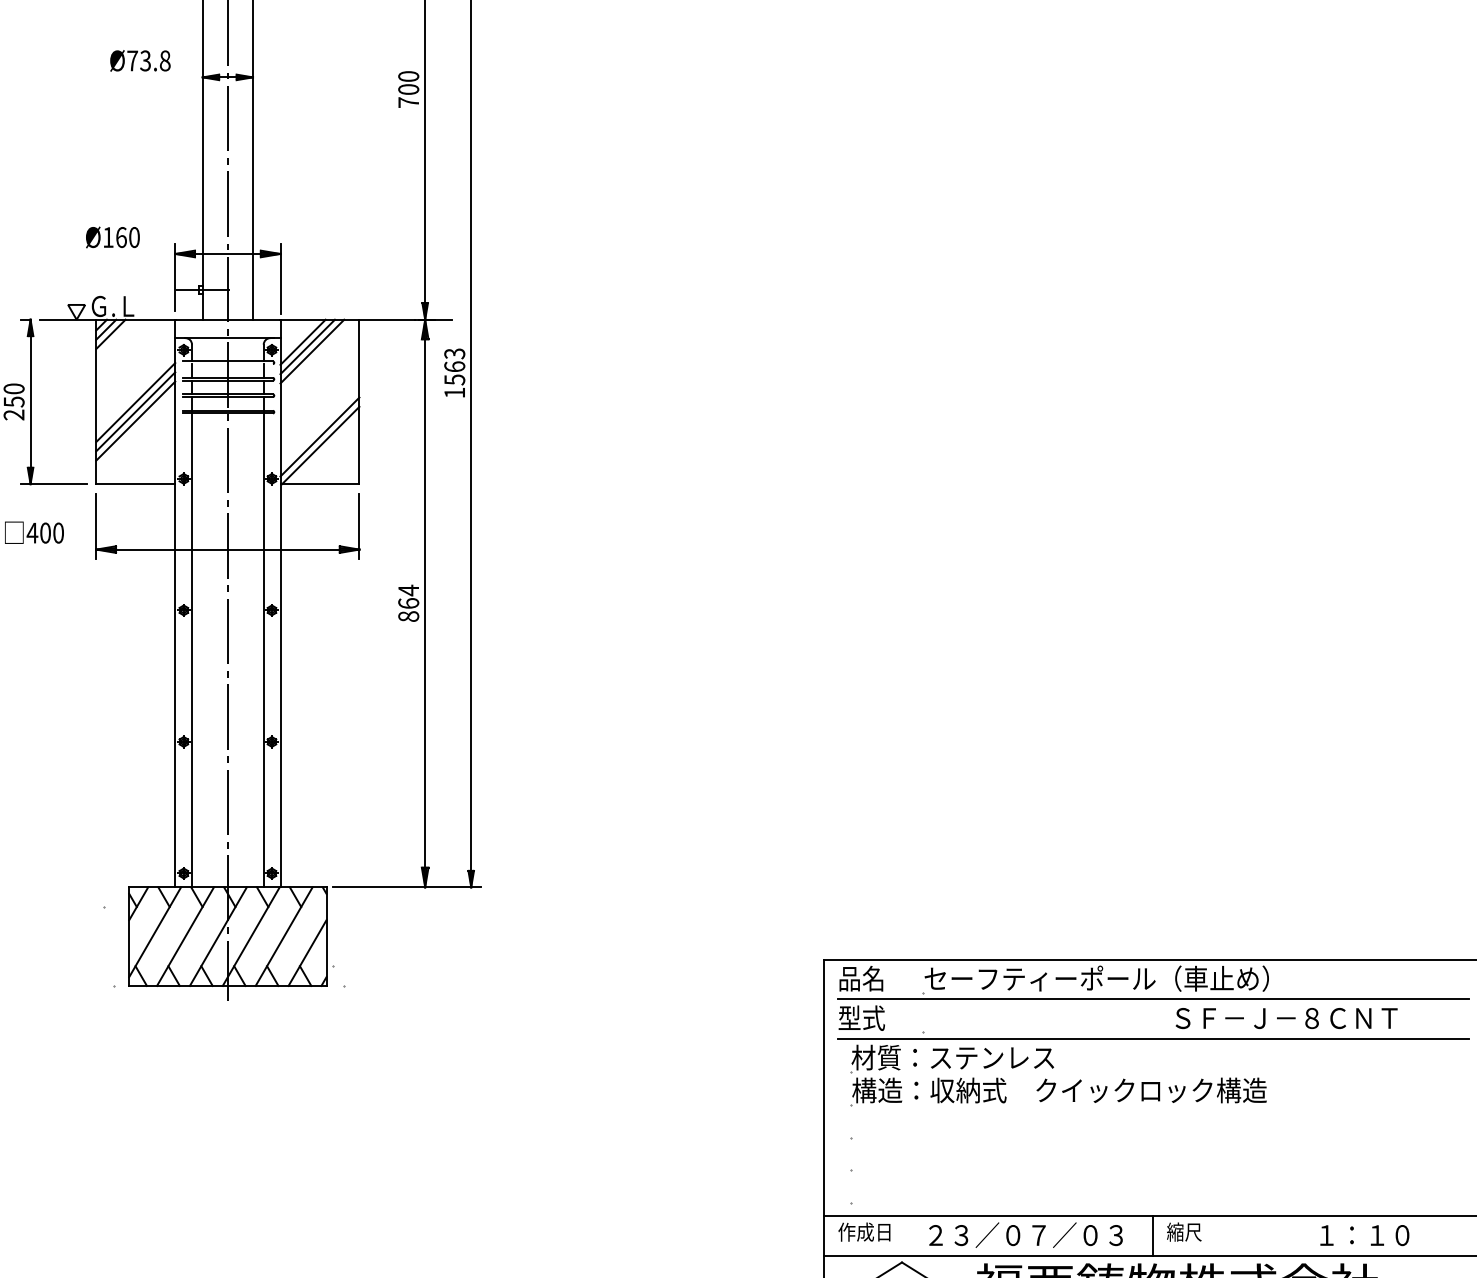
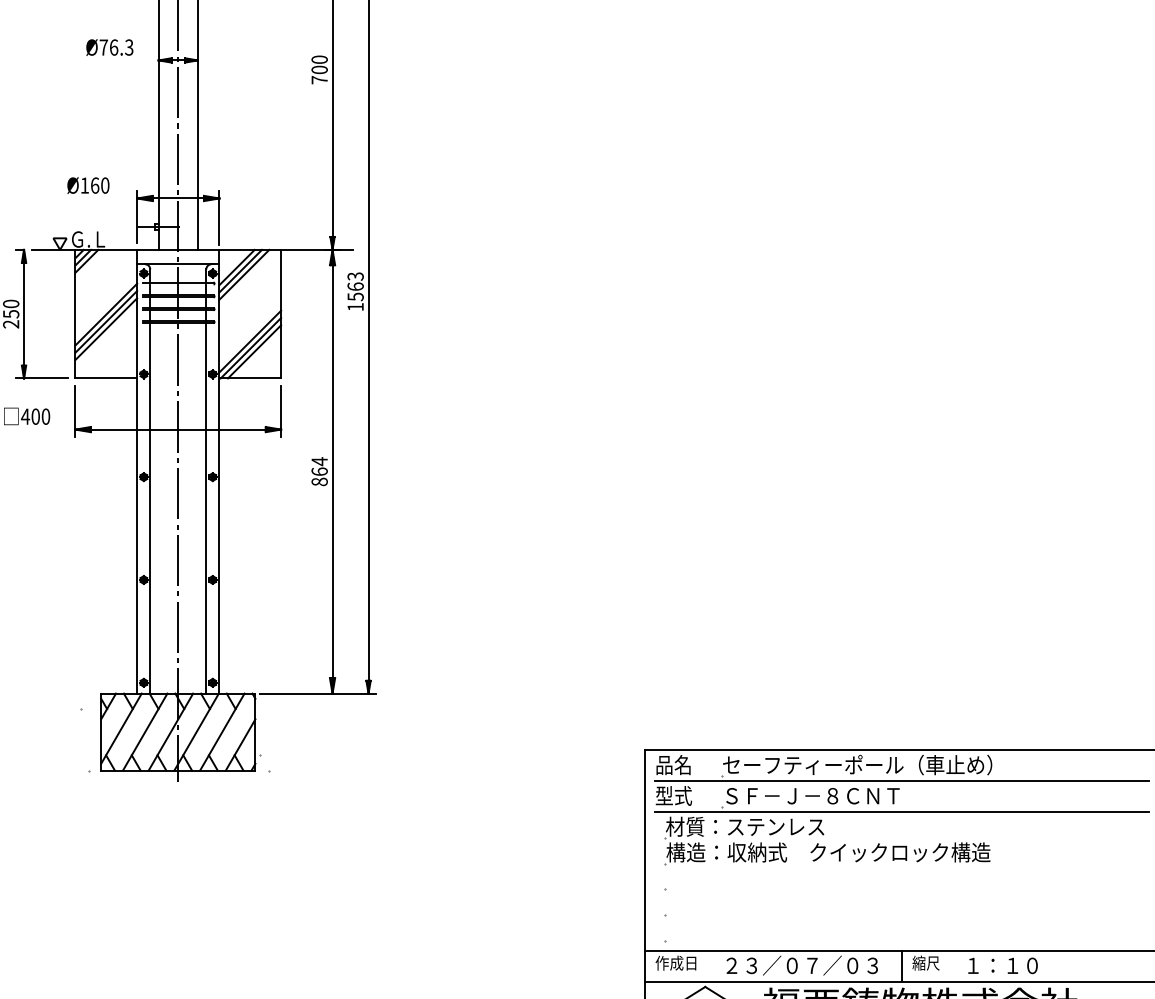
text: (155, 60) -> (121, 47), Ø73.8 -> Ø76.3
line: (325, 450) -> (254, 352), added
text: (1286, 1018) -> (812, 796), moved
text: (1364, 1235) -> (1002, 965), moved

